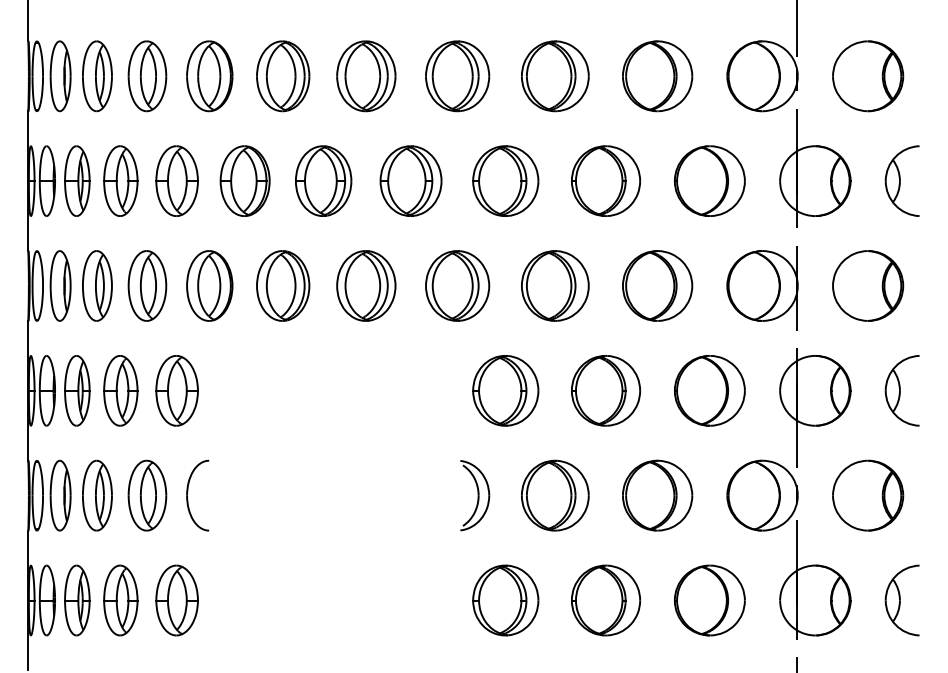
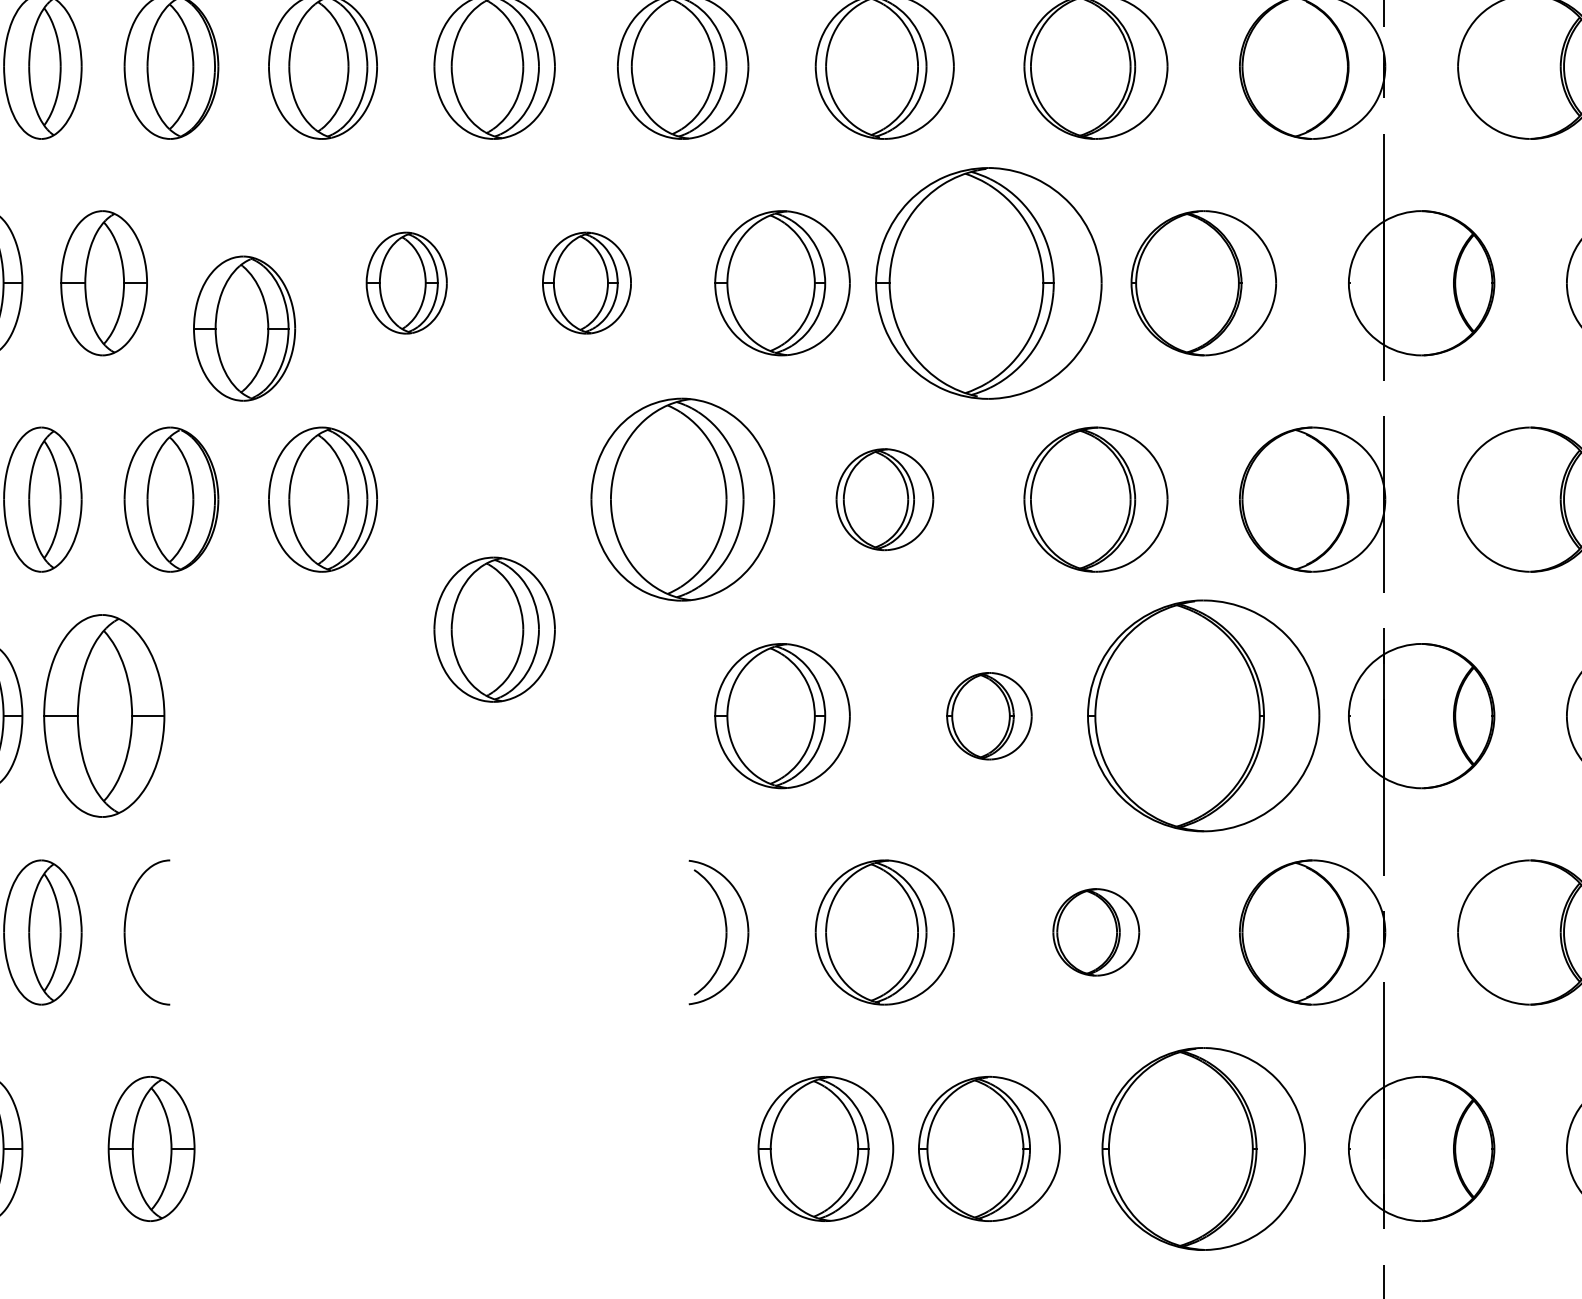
part: (244, 180) -> (243, 327), moved
part: (323, 180) -> (406, 281), size x0.7
part: (410, 180) -> (585, 281), size x0.7
part: (606, 180) -> (990, 281), size x1.6
part: (366, 285) -> (495, 628), moved
part: (457, 285) -> (682, 498), size x1.4
part: (555, 285) -> (885, 498), size x0.7
part: (176, 390) -> (102, 715), size x1.4
part: (605, 390) -> (988, 715), size x0.6
part: (709, 390) -> (1203, 715), size x1.6
part: (657, 495) -> (1095, 932), size x0.6
part: (176, 600) -> (150, 1148), moved
part: (505, 600) -> (825, 1148), moved
part: (709, 600) -> (1203, 1148), size x1.4

